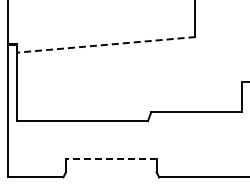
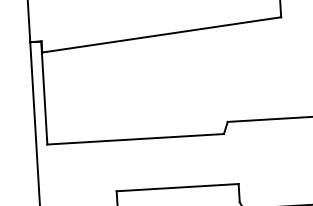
line: (106, 44) -> (162, 34), dashed -> solid
line: (110, 158) -> (176, 187), dashed -> solid

